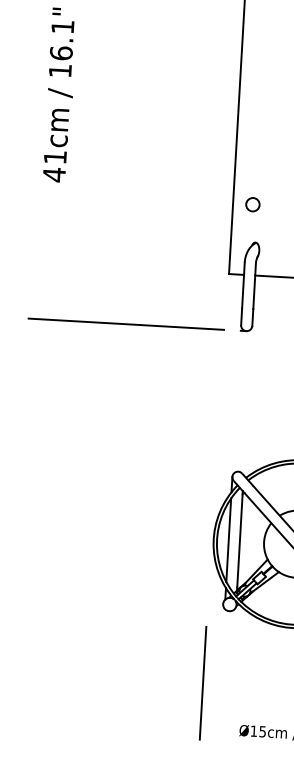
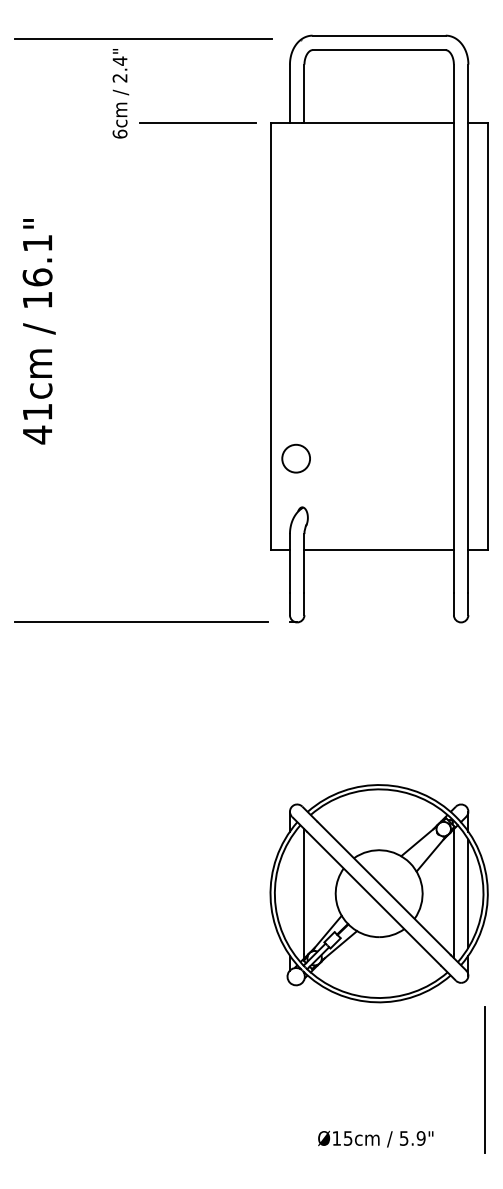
circle: (252, 204) -> (295, 458), size x1.6
line: (228, 540) -> (289, 893), removed
line: (203, 683) -> (267, 1080), removed

